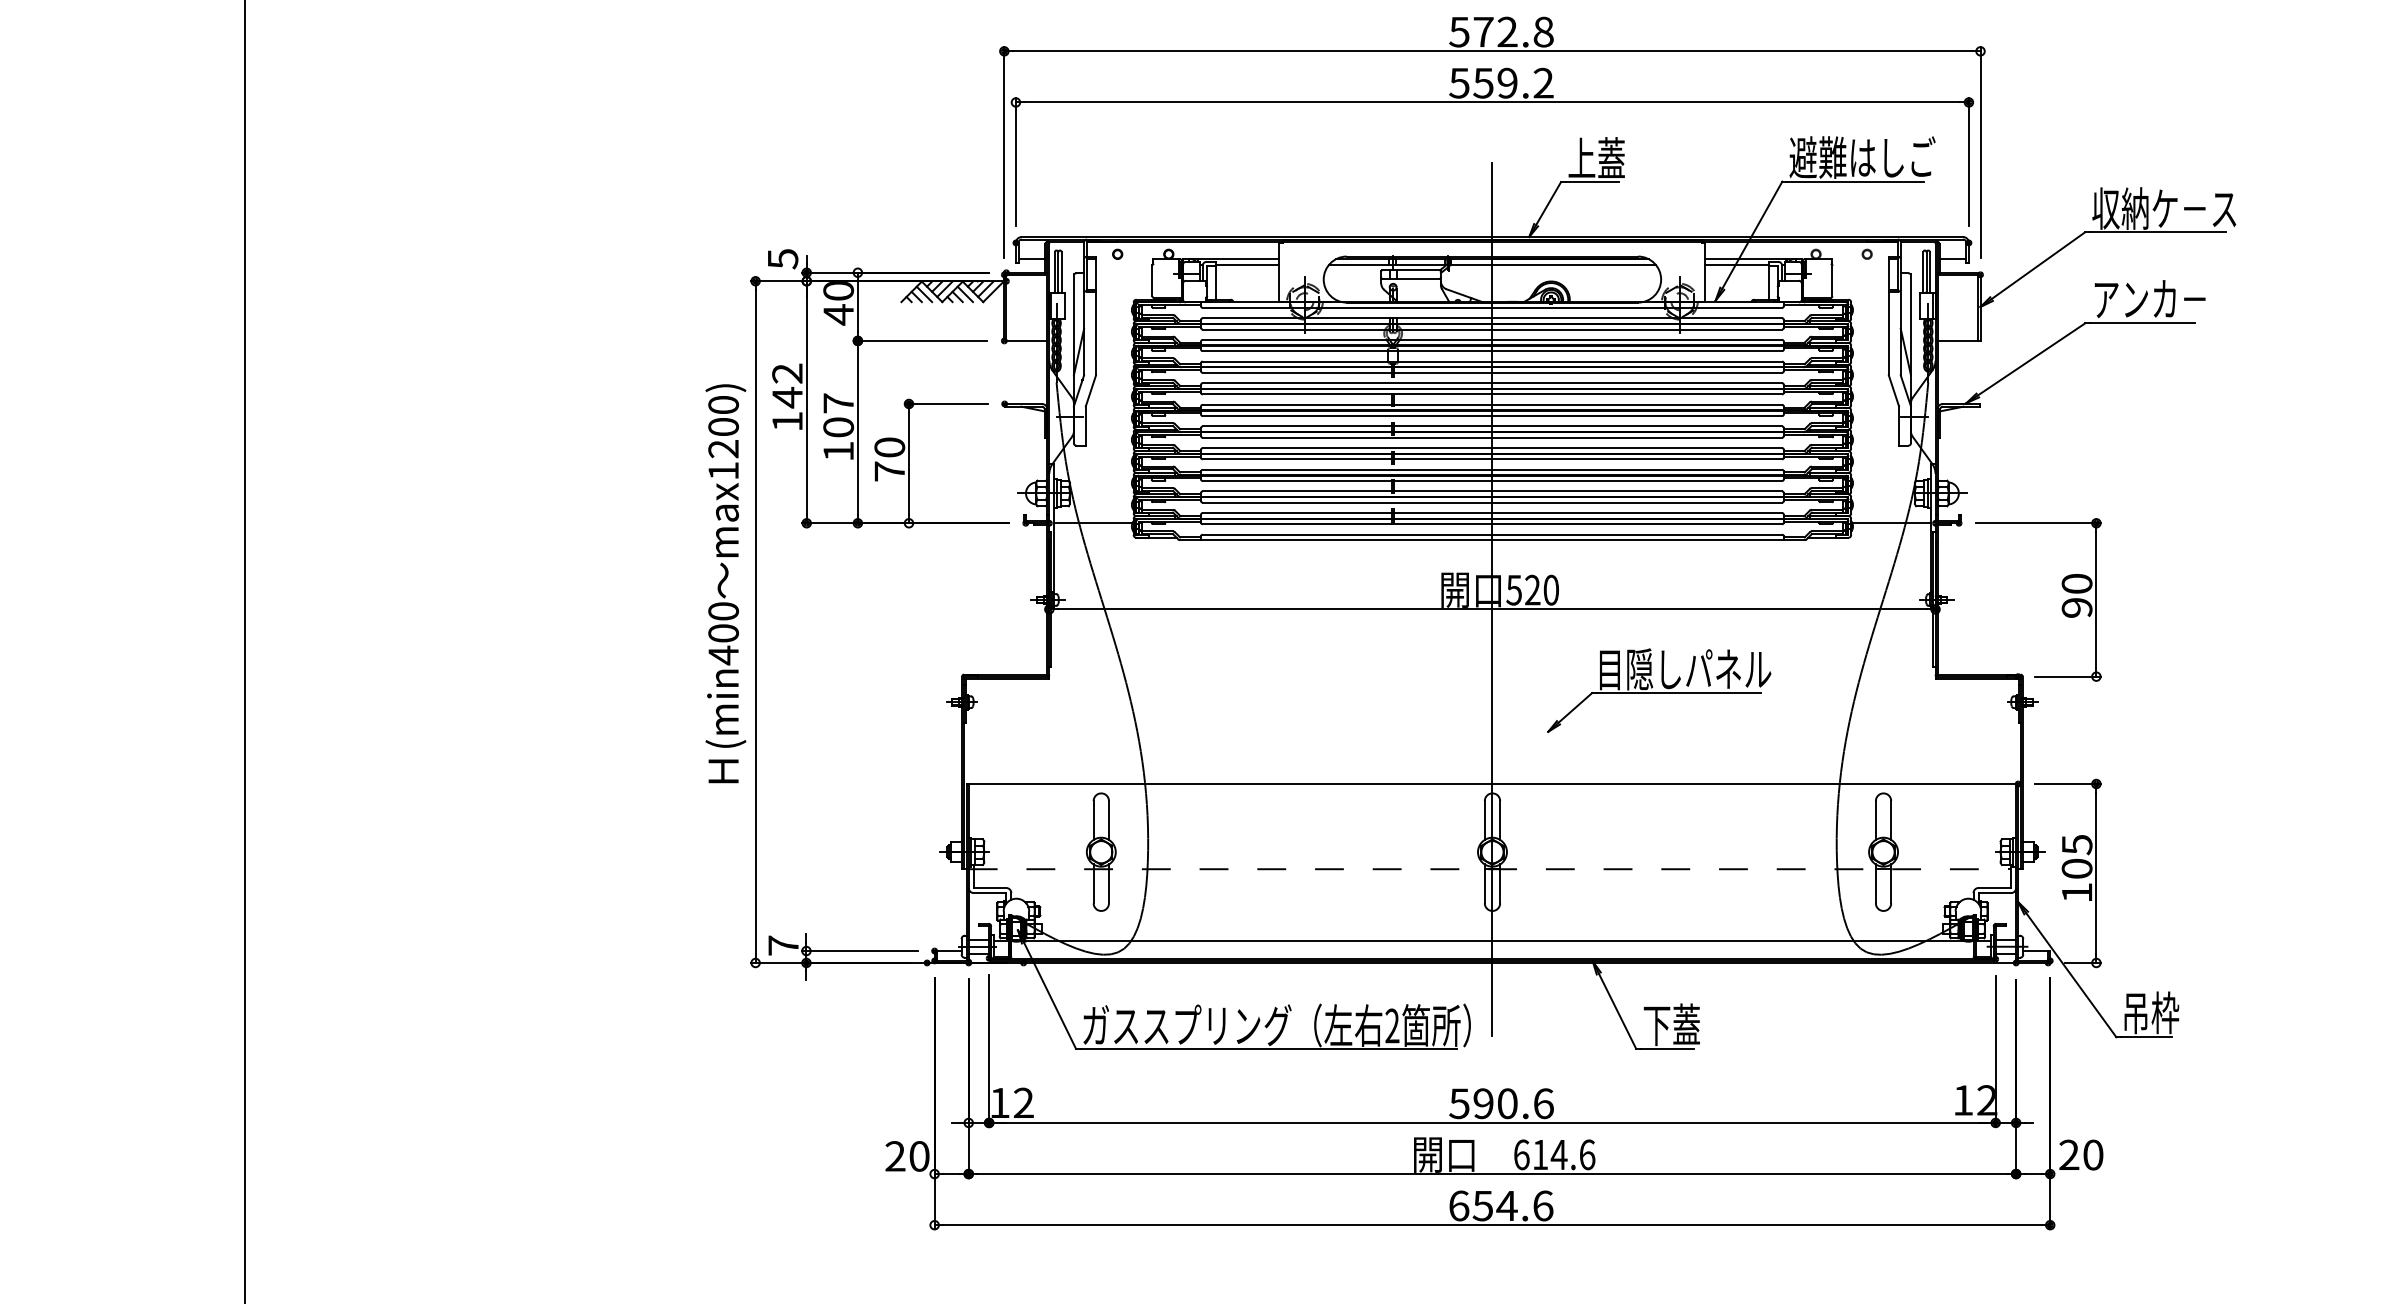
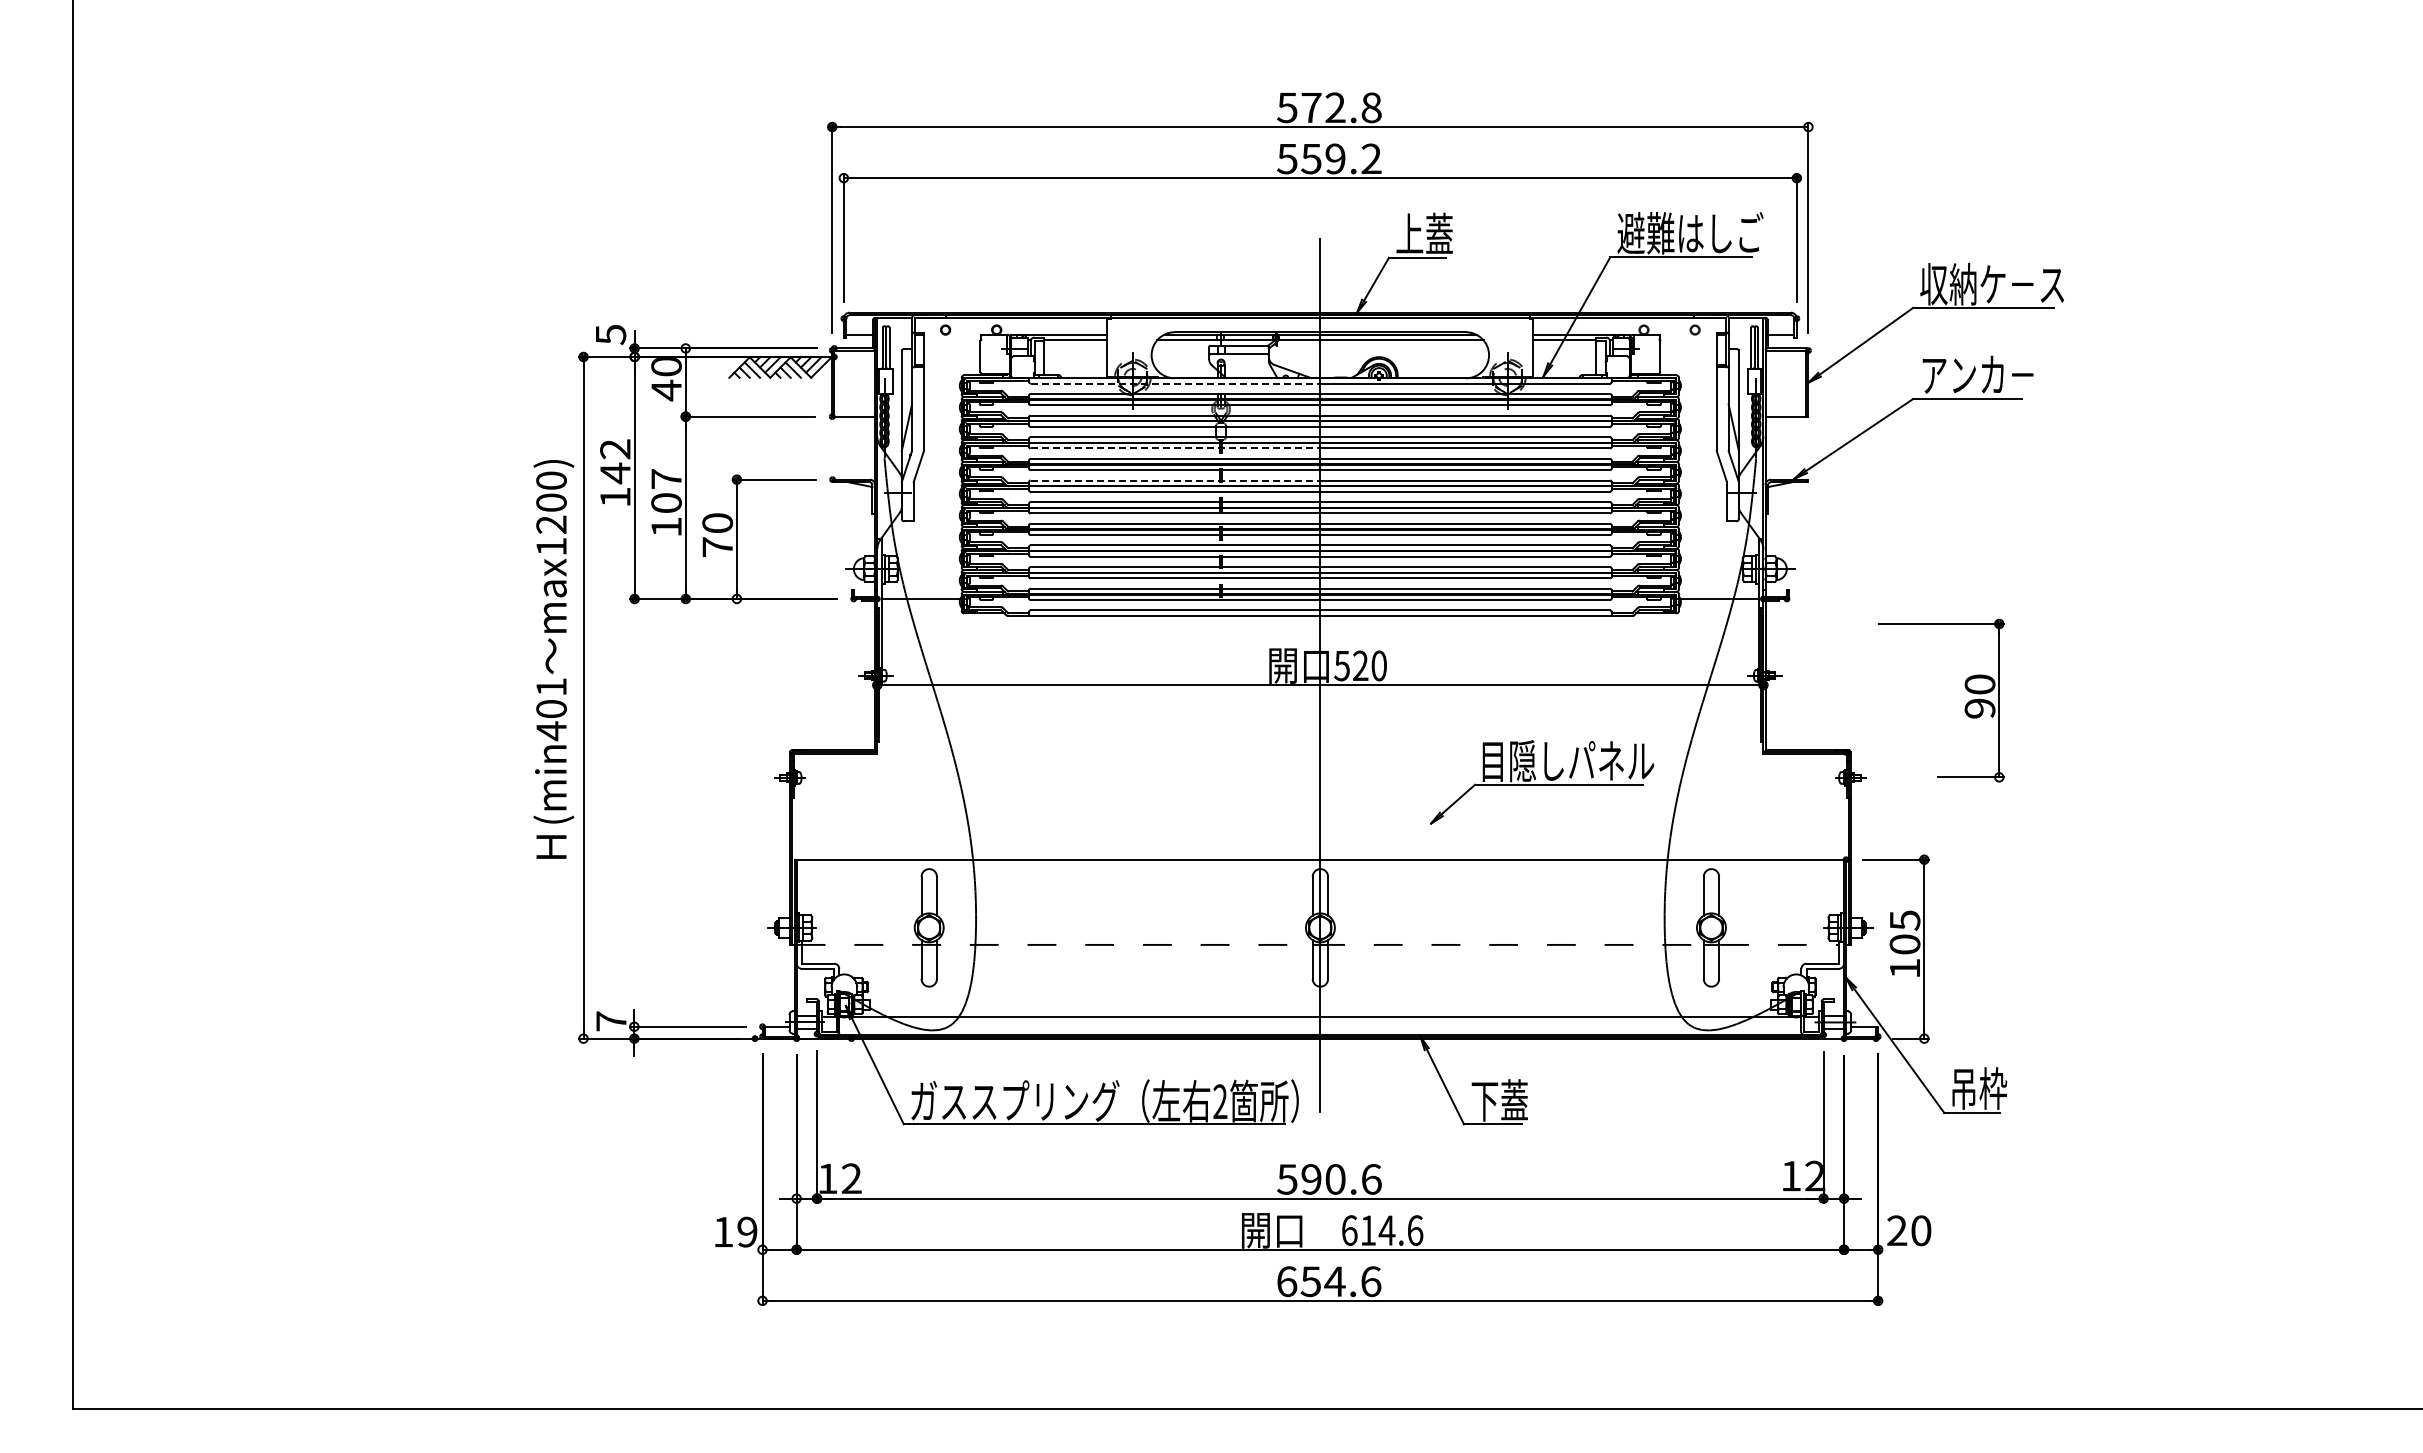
line: (1347, 307) -> (1175, 383), solid -> dashed
line: (1347, 372) -> (1175, 448), solid -> dashed
line: (1347, 404) -> (1175, 480), solid -> dashed
part: (2061, 606) -> (1964, 707), moved
text: (723, 610) -> (551, 686), (min400 -> (min401
part: (1659, 690) -> (1542, 782), moved
text: (907, 1155) -> (735, 1231), 20 -> 19

